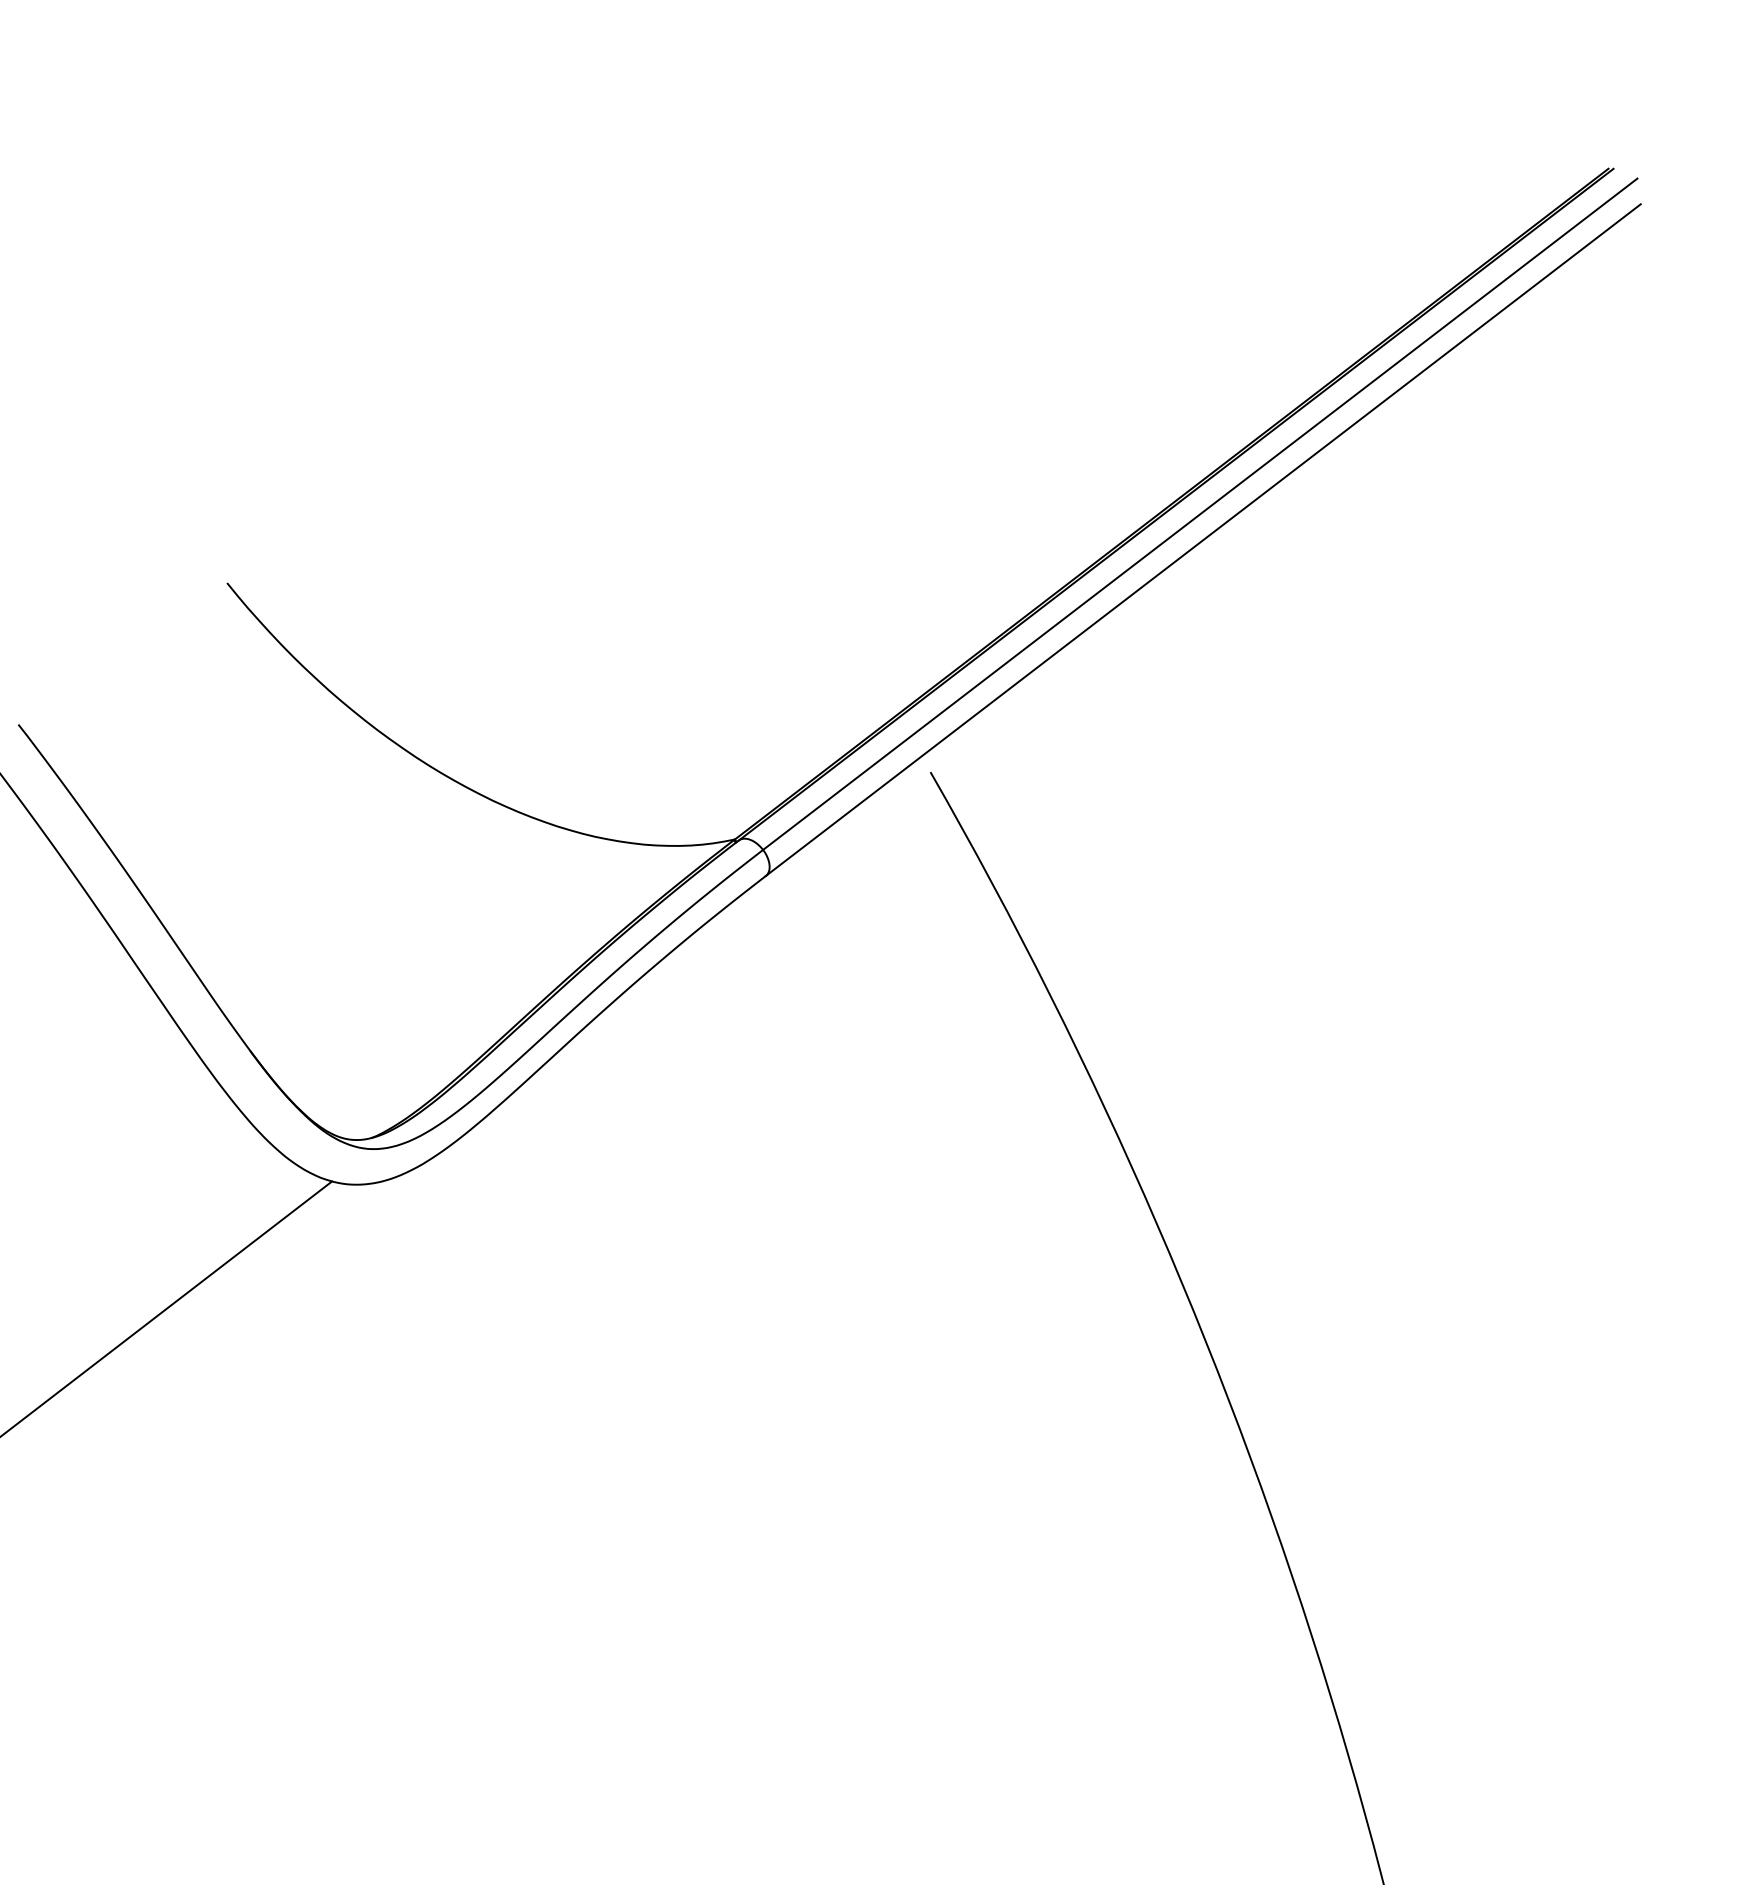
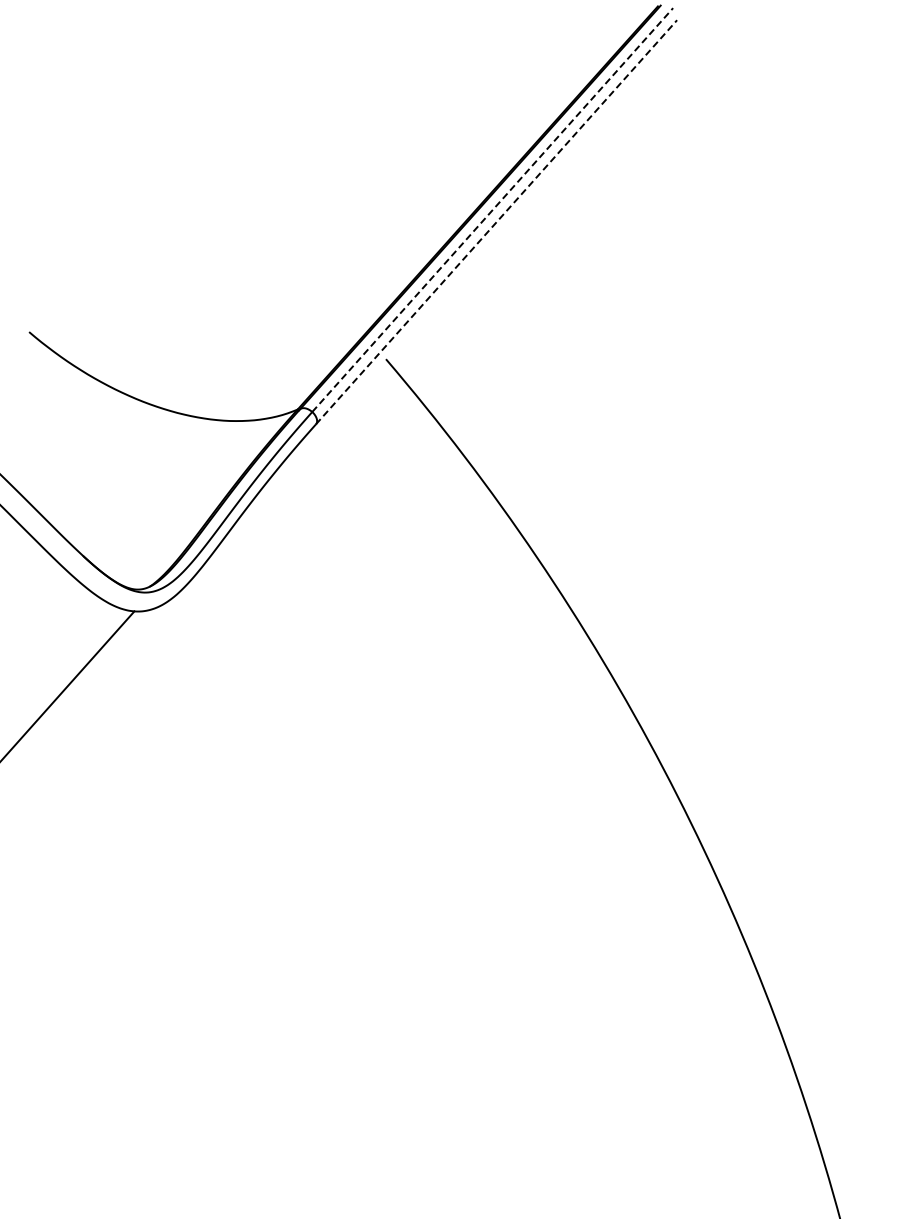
line: (1199, 515) -> (492, 210), solid -> dashed
line: (1203, 540) -> (496, 222), solid -> dashed

